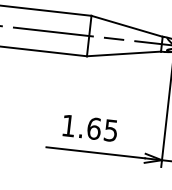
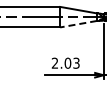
line: (123, 54) -> (78, 24), solid -> dashed
text: (89, 126) -> (65, 62), 1.65 -> 2.03

